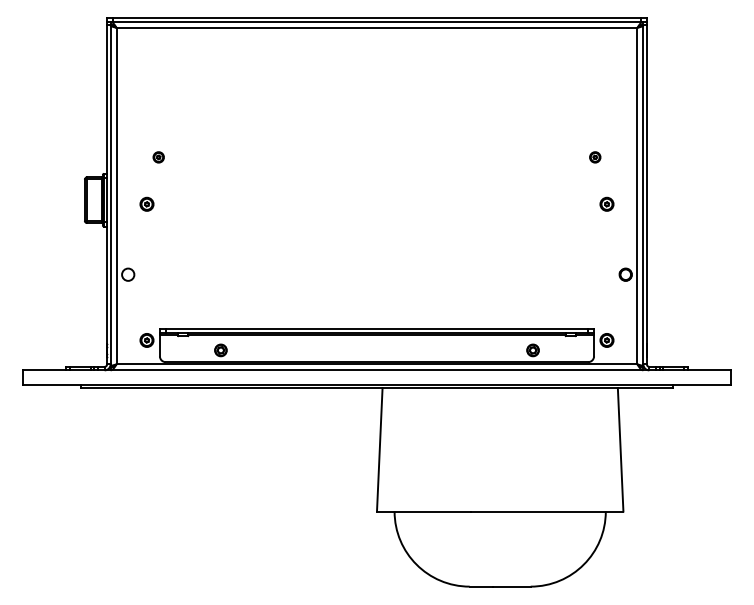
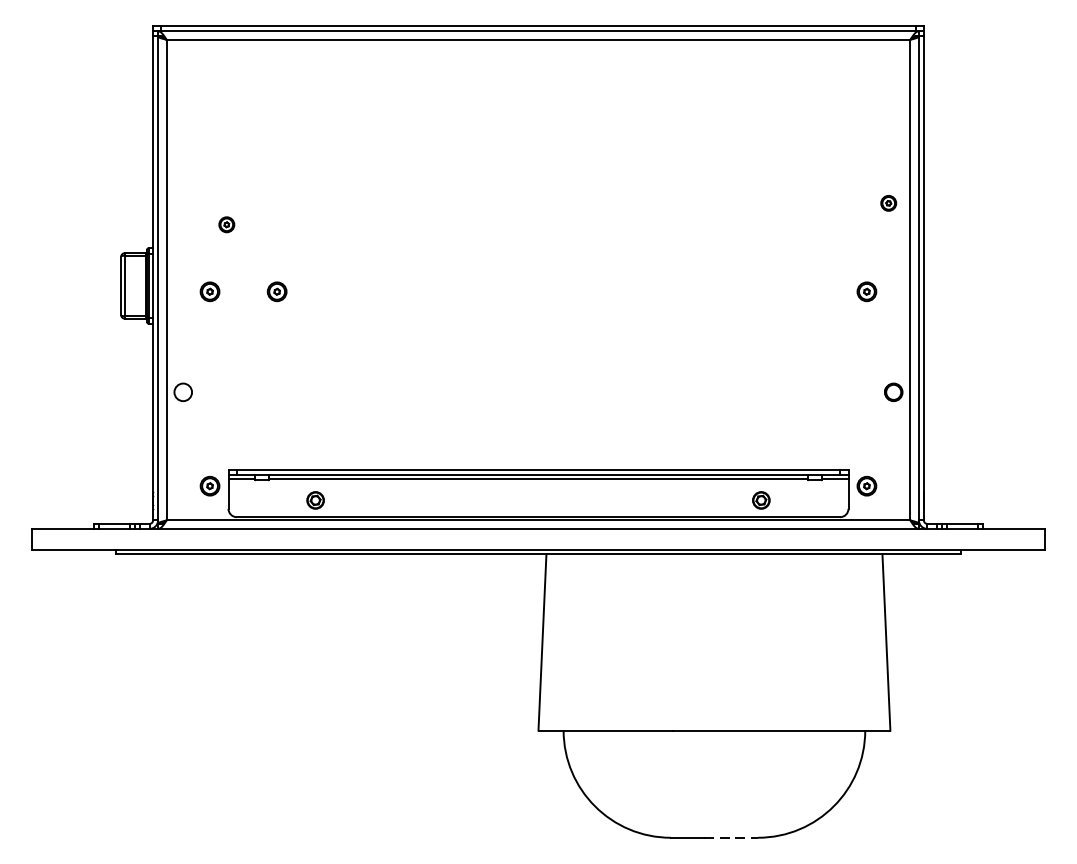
part: (595, 157) -> (889, 203), moved
part: (193, 203) -> (276, 290), added
line: (511, 586) -> (730, 837), solid -> dashed

